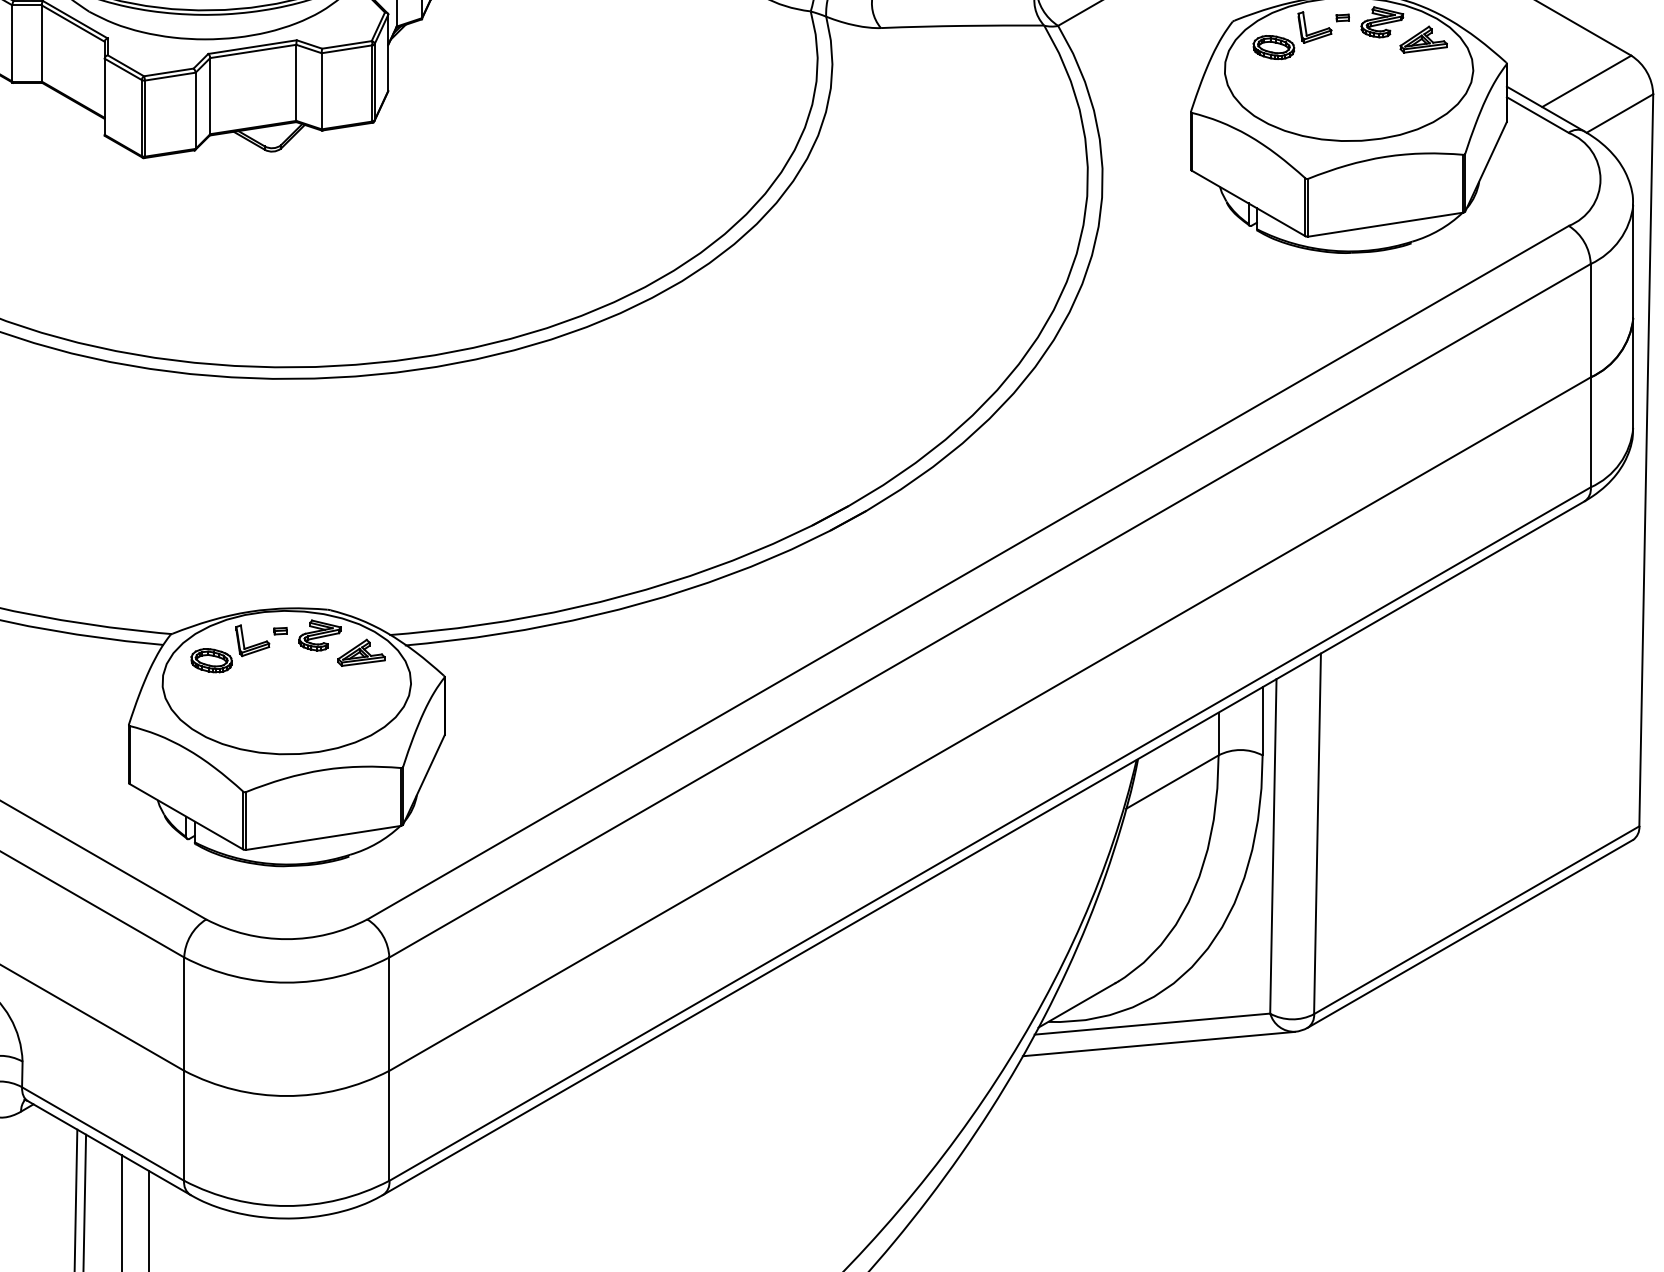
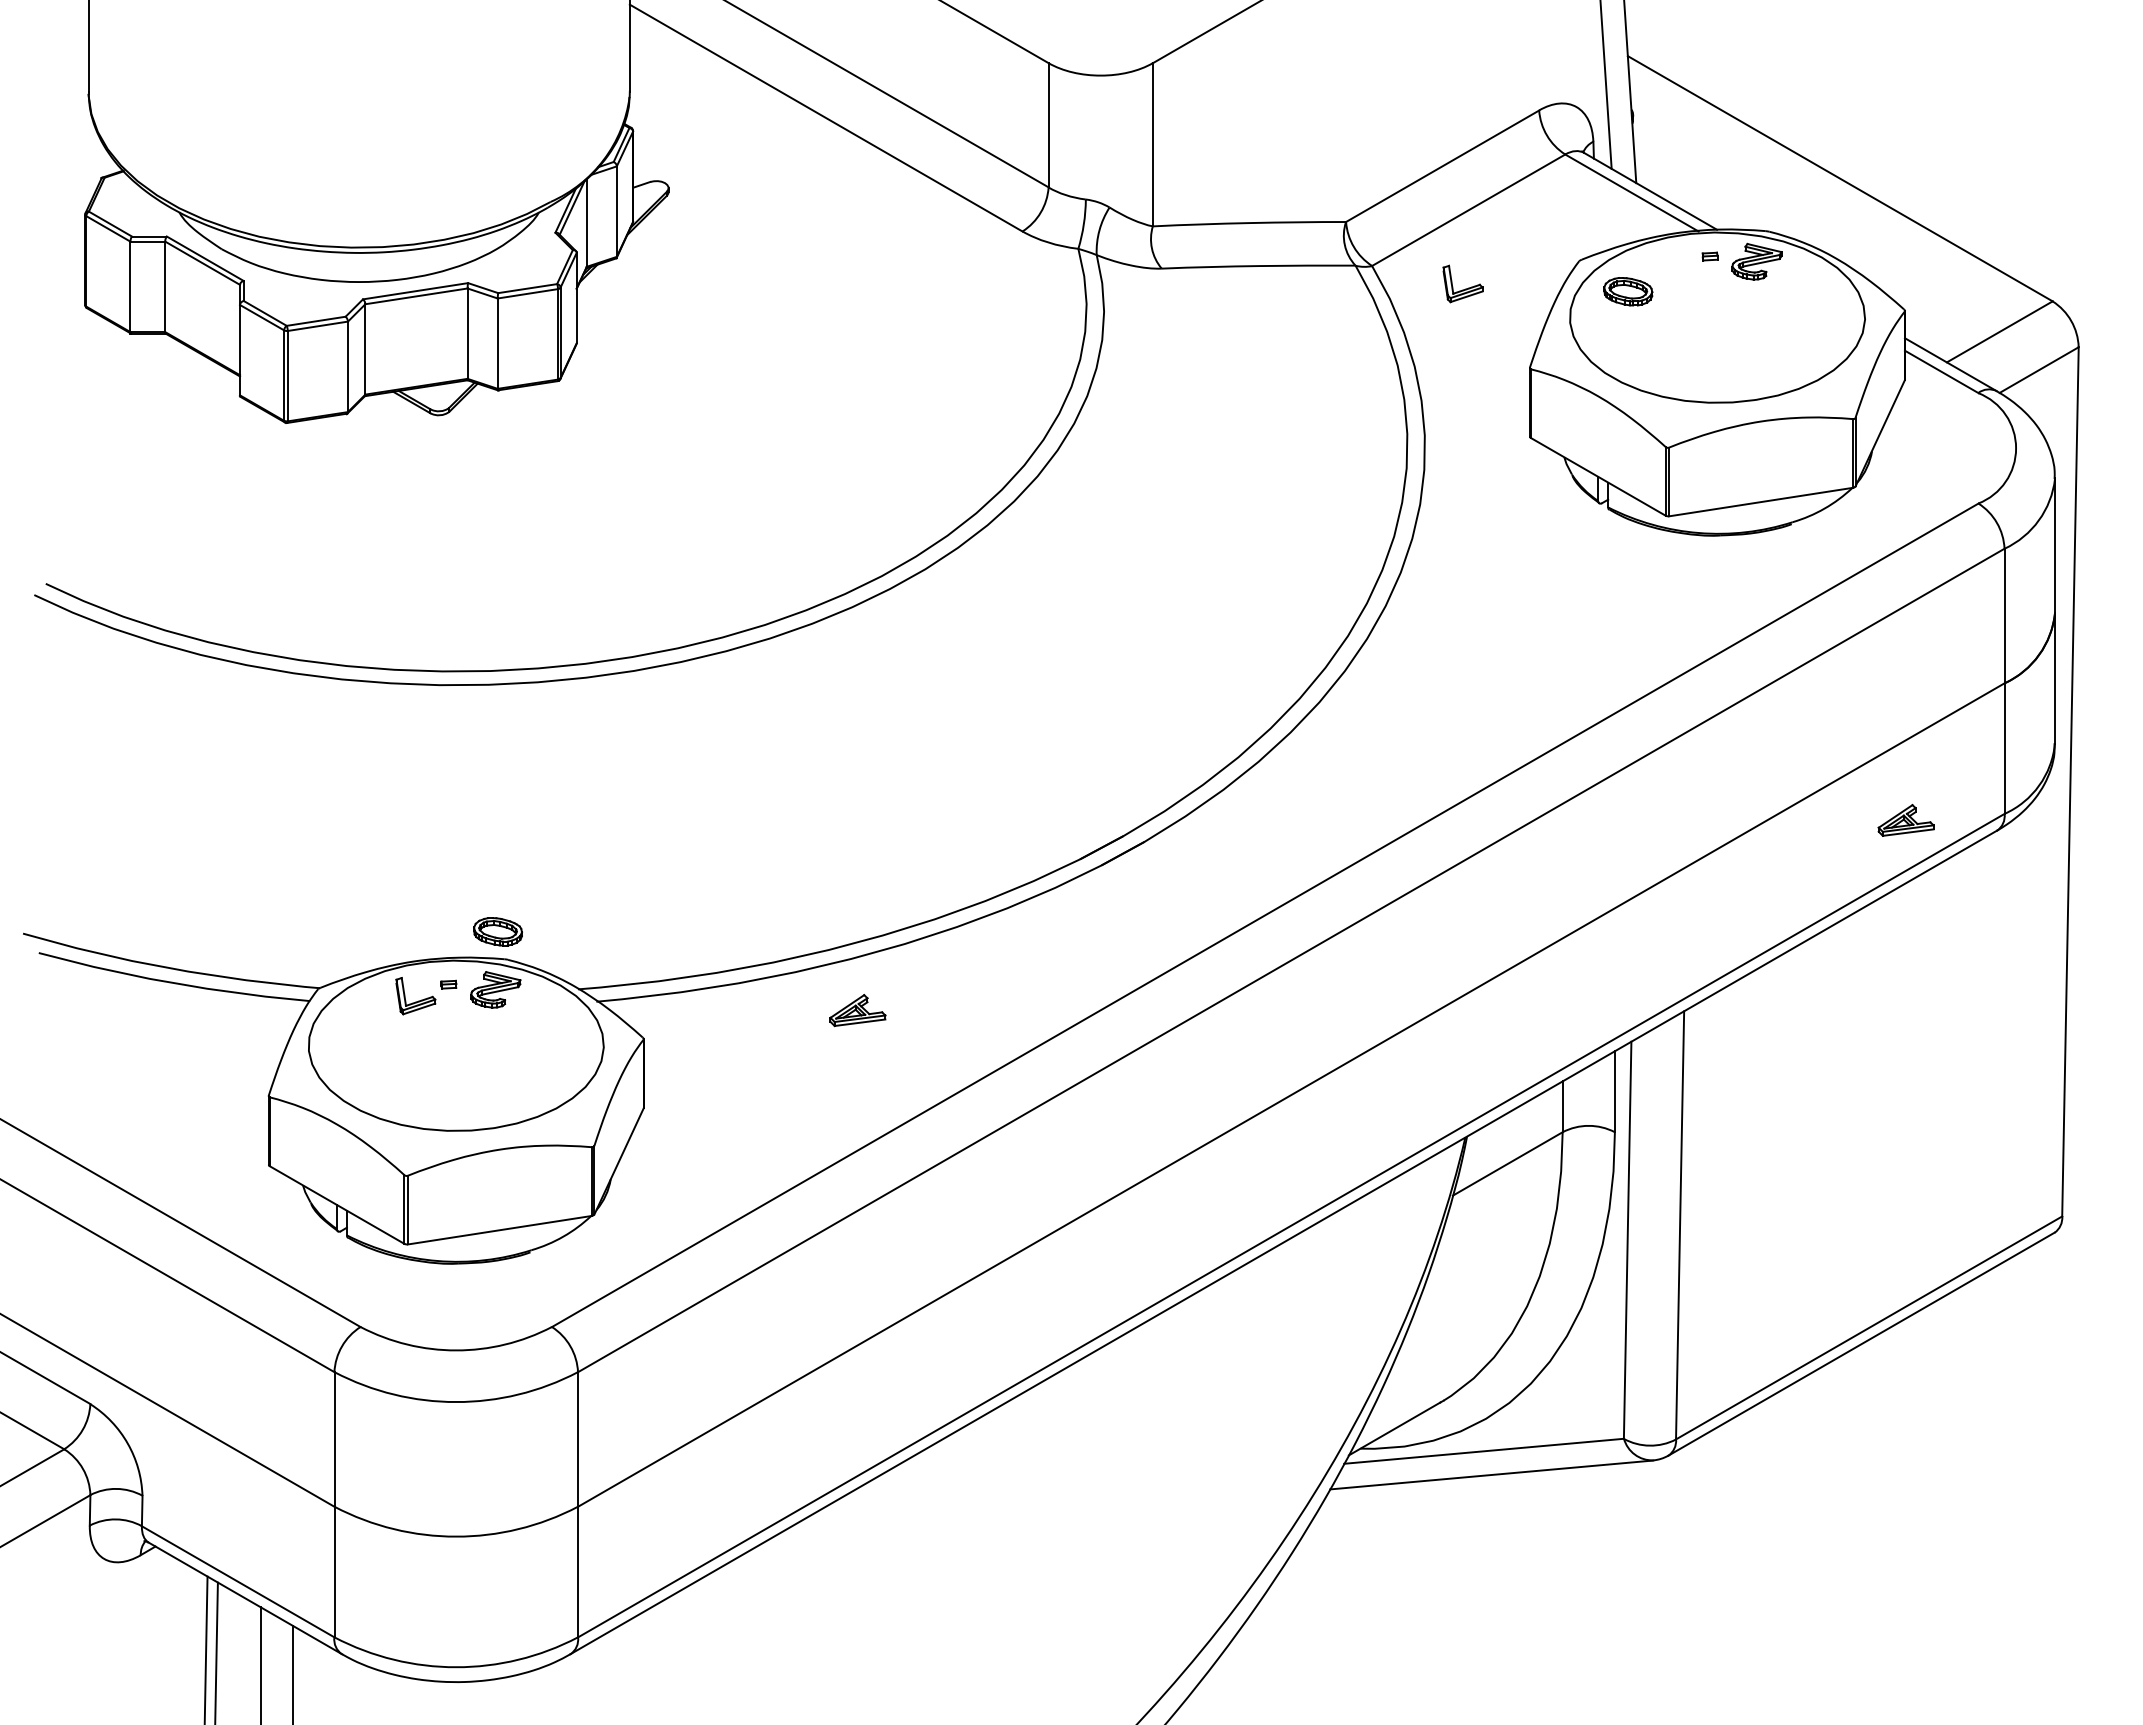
part: (1314, 27) -> (1462, 283), moved
part: (1423, 39) -> (1905, 820), moved
part: (361, 652) -> (857, 1010), moved
part: (211, 660) -> (497, 931), moved

